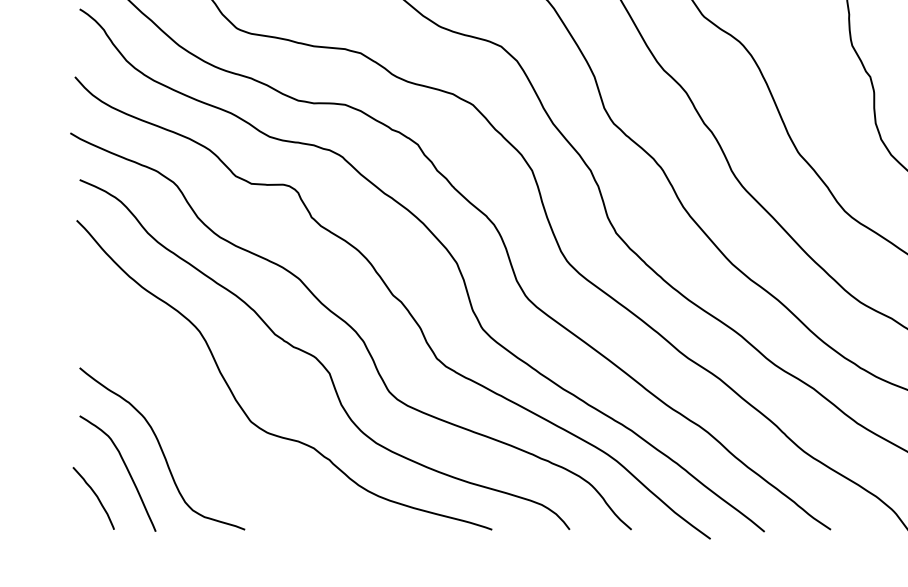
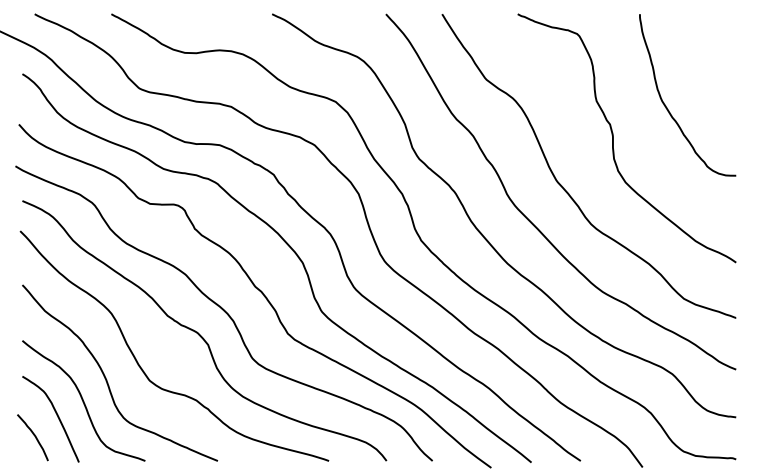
curve: (194, 420) -> (107, 379), added

